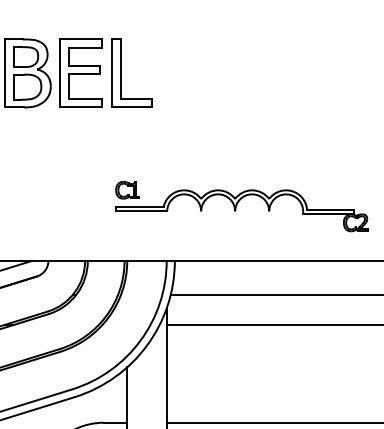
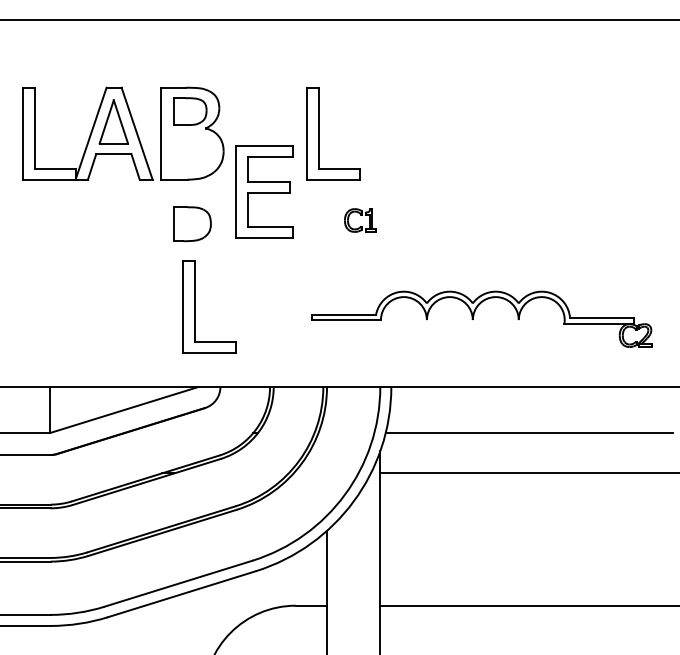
part: (81, 73) -> (264, 191), moved
part: (27, 87) -> (192, 224), moved
part: (127, 190) -> (360, 220), moved
part: (29, 201) -> (195, 306), added

